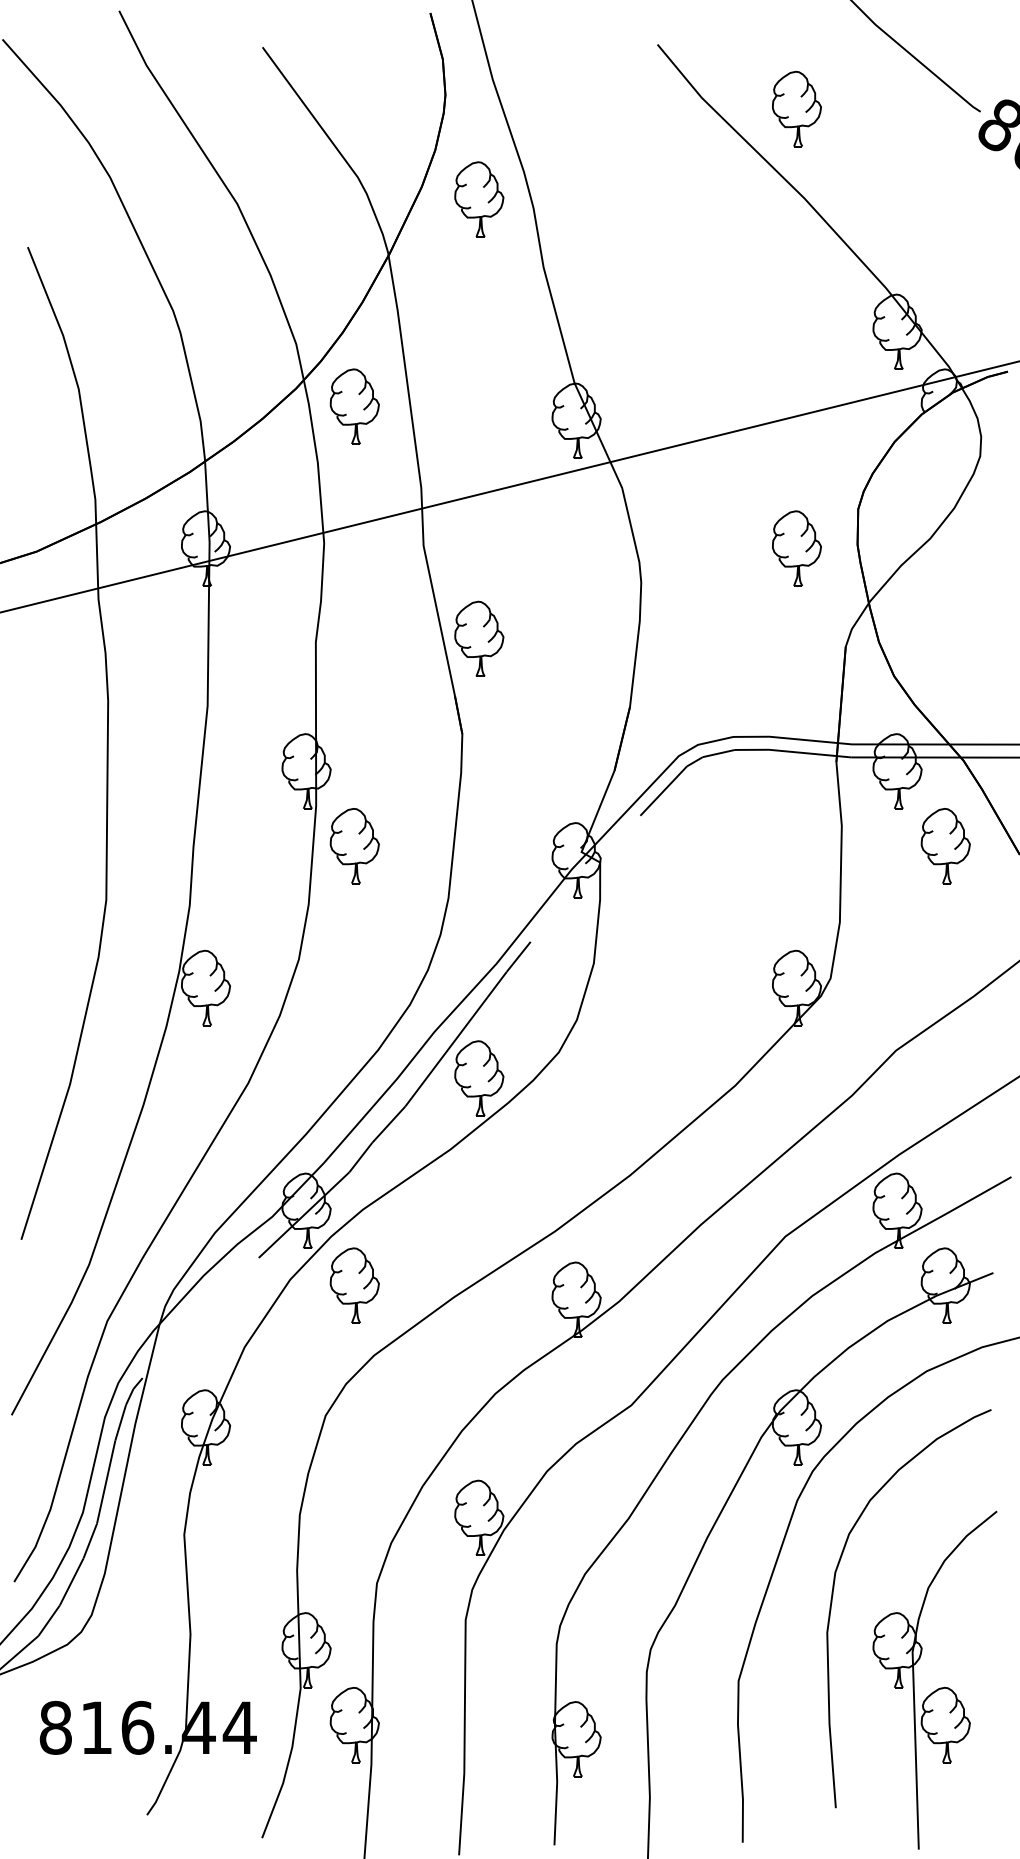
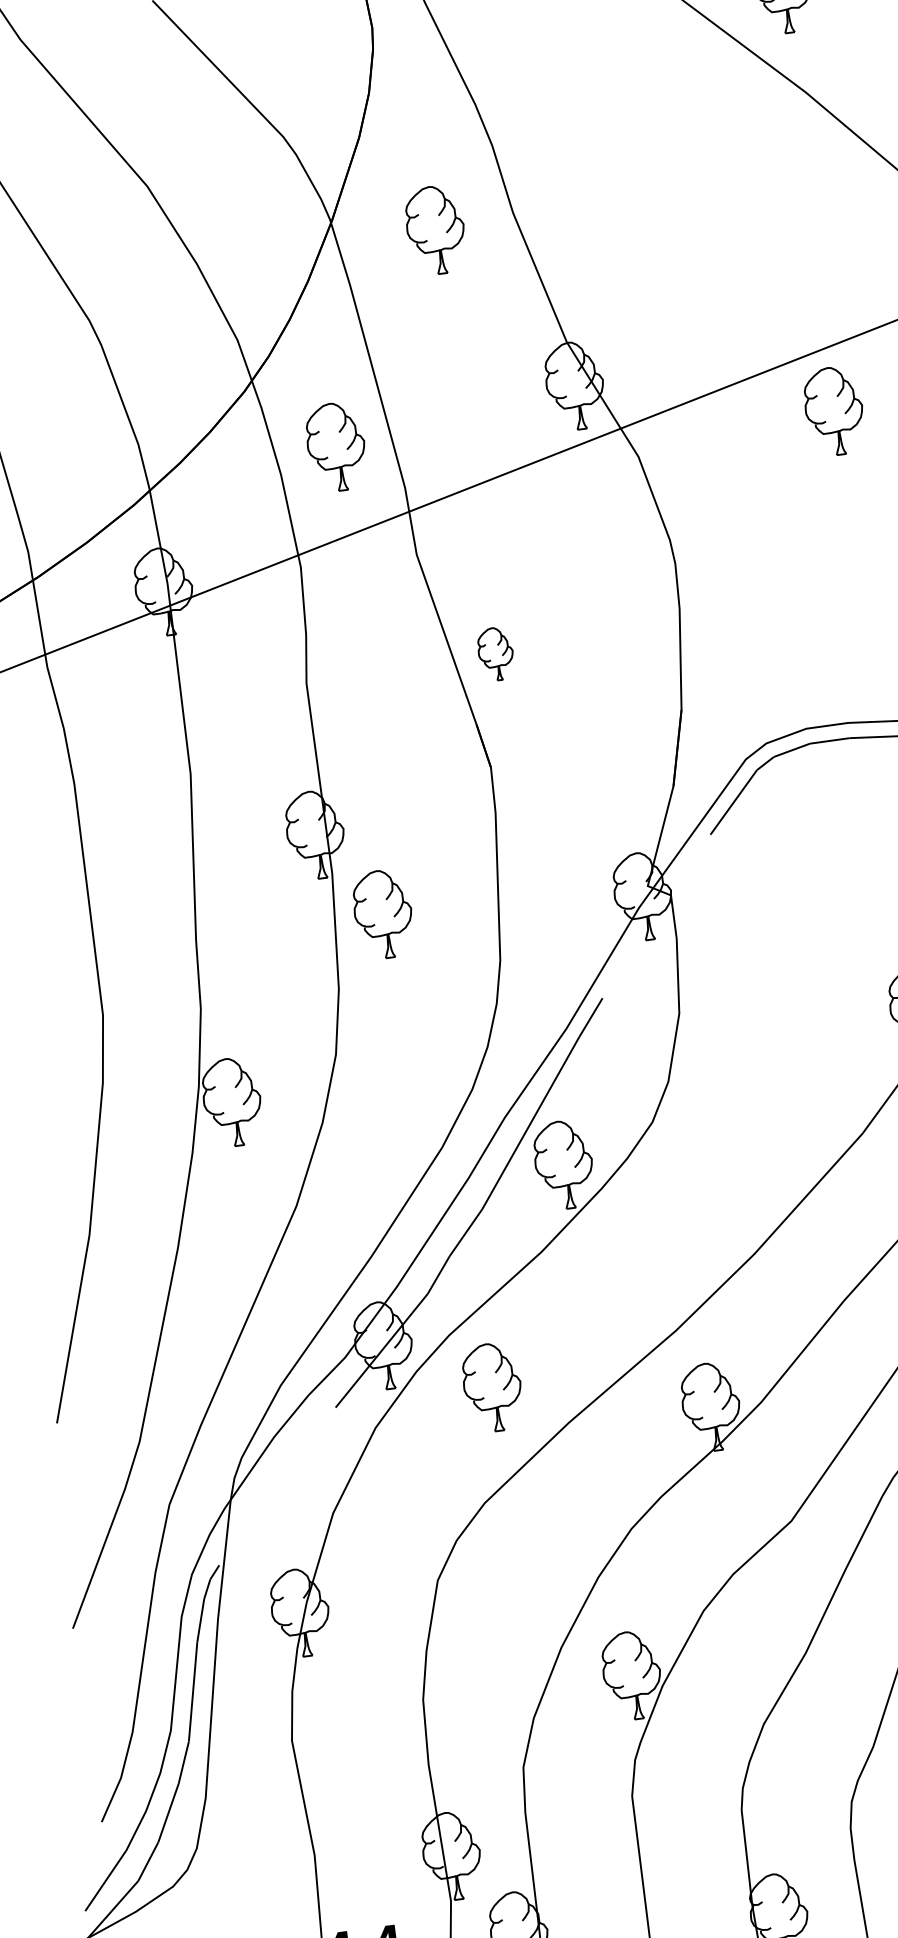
part: (479, 199) -> (435, 230), moved
part: (354, 406) -> (336, 446), moved
part: (796, 548) -> (833, 411), moved
part: (479, 638) -> (496, 653), size x0.6
part: (354, 1285) -> (492, 1387), moved

